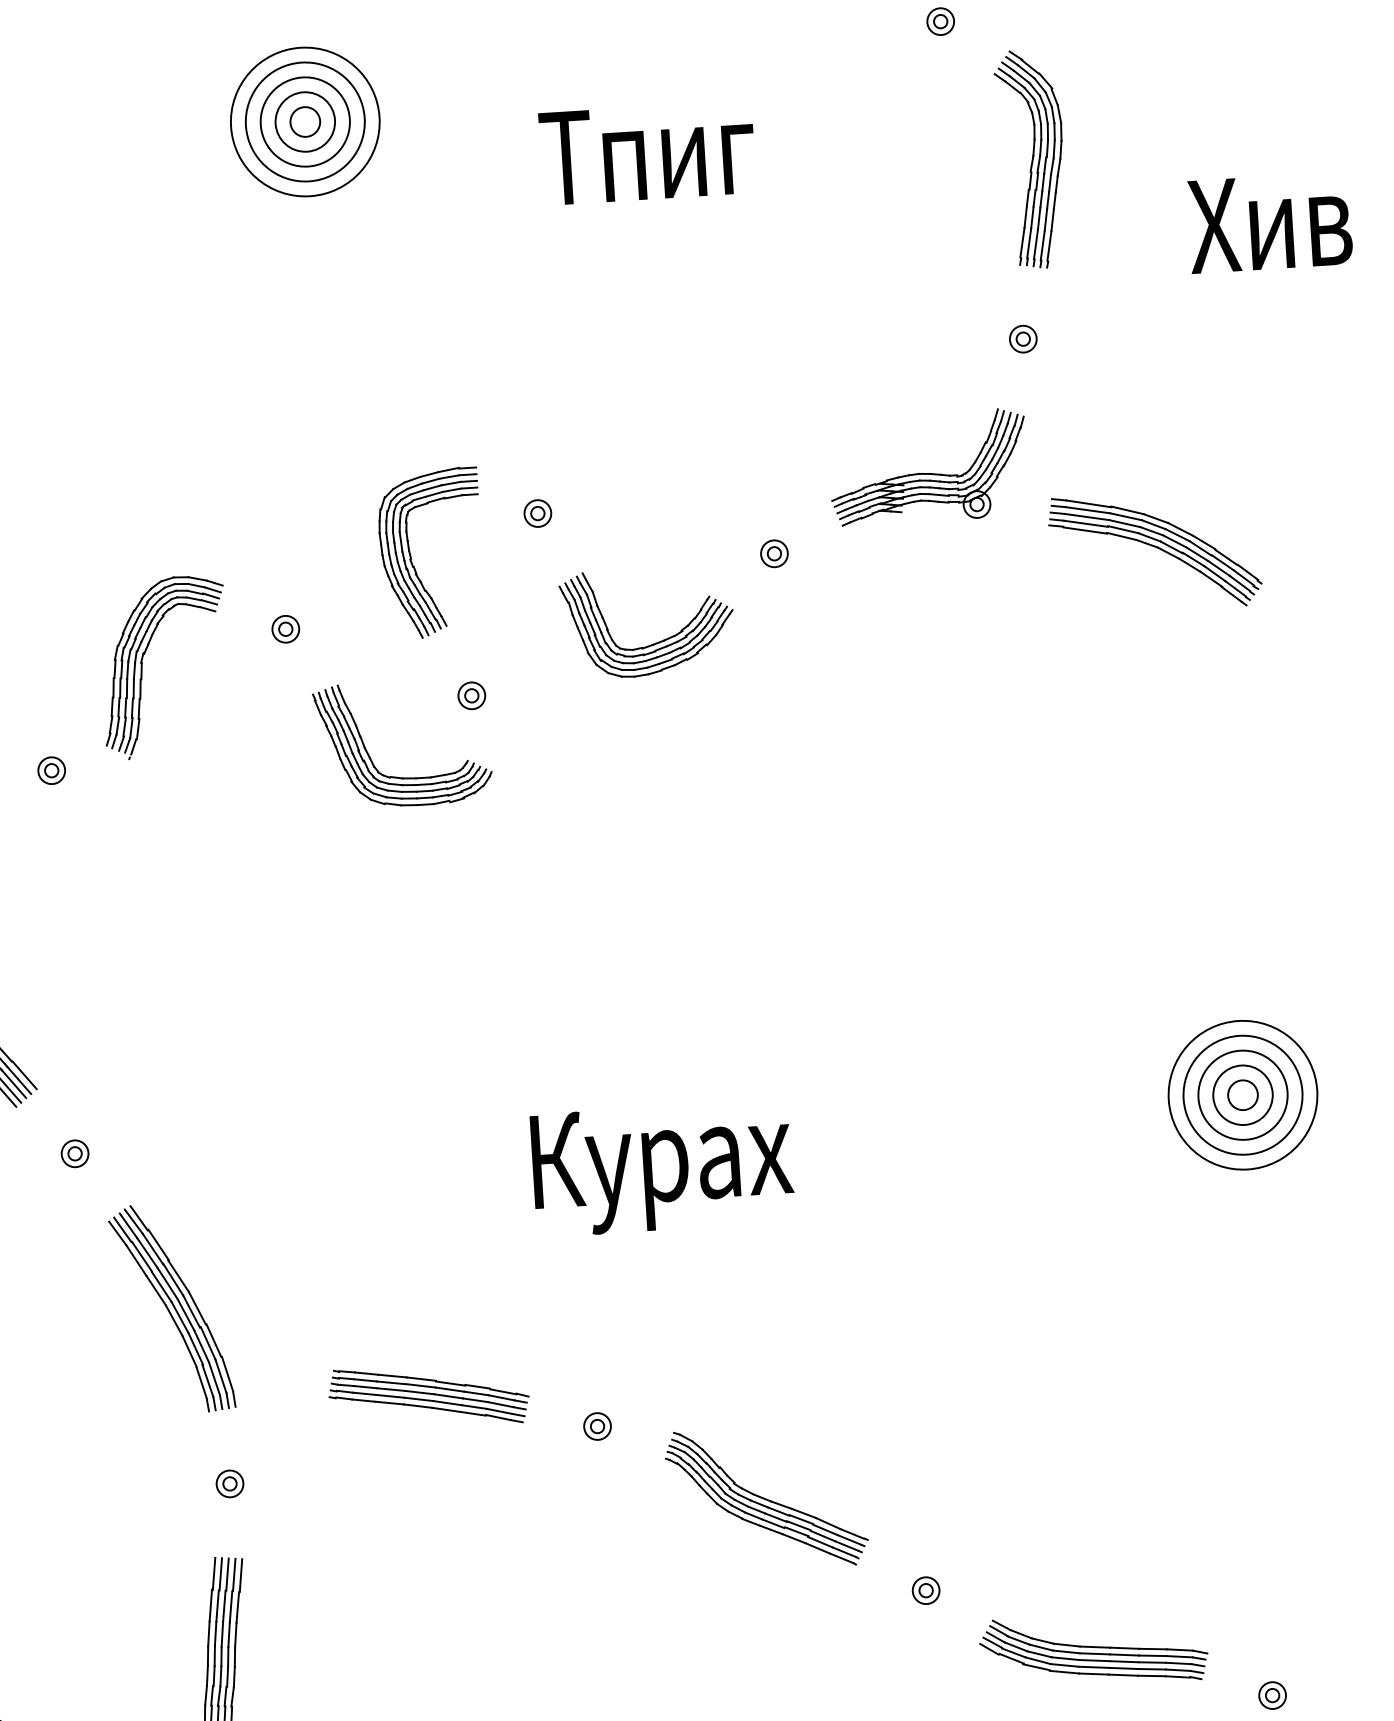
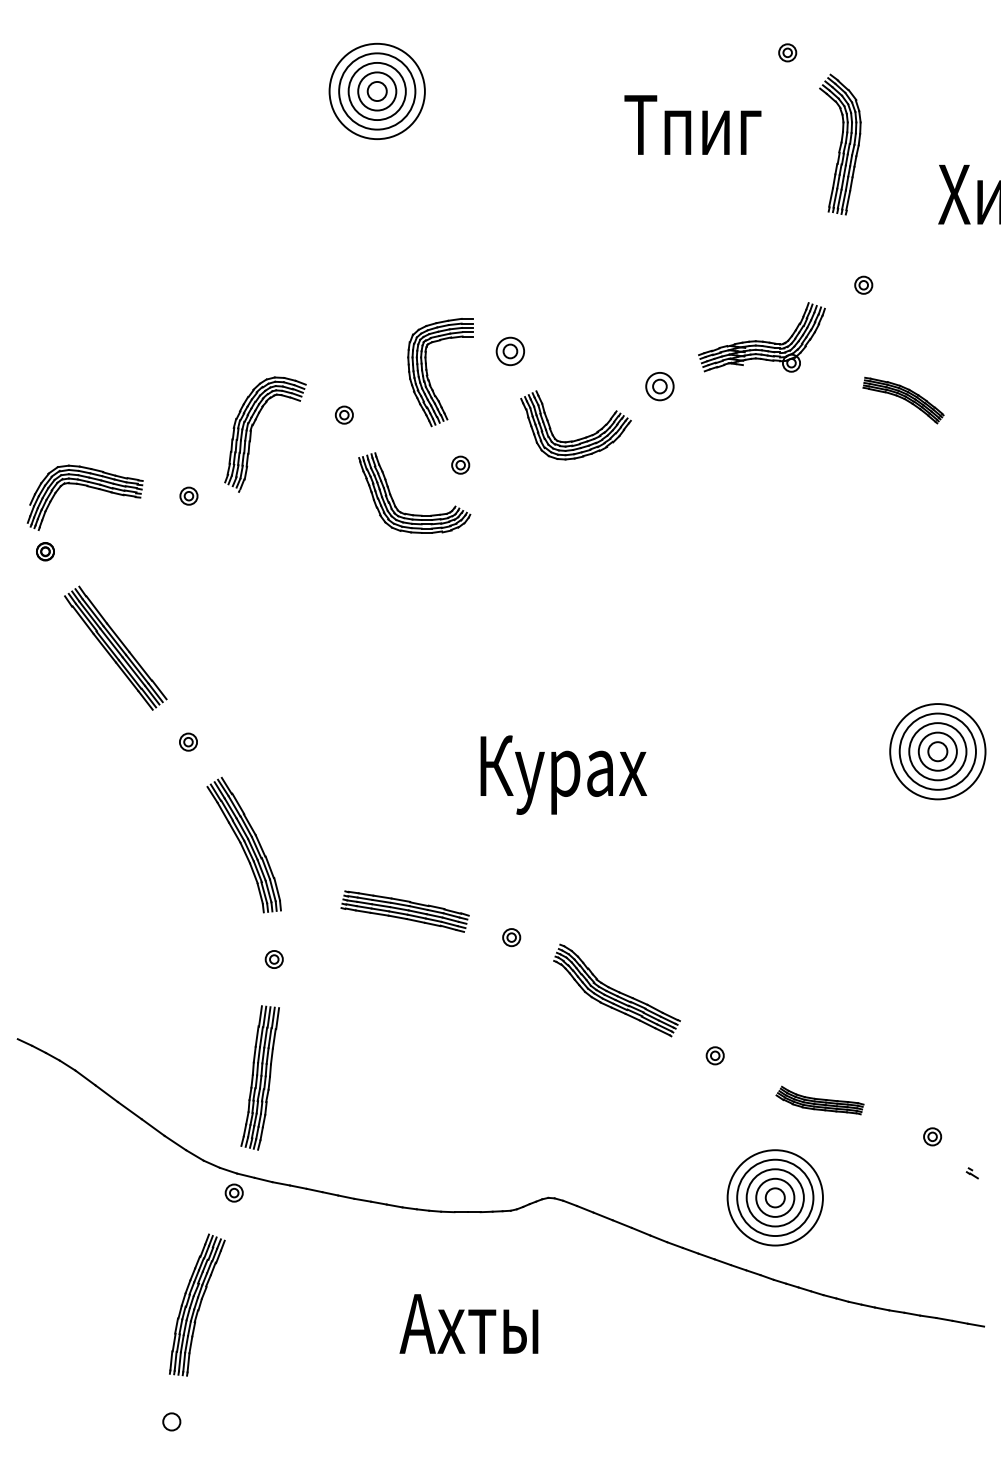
text: (646, 152) -> (692, 124), moved
part: (1022, 337) -> (863, 284), moved
part: (536, 512) -> (509, 350), size x1.6
part: (1155, 551) -> (903, 400), size x0.6
part: (773, 553) -> (659, 386), size x1.6
part: (1092, 1650) -> (819, 1100), size x0.6

